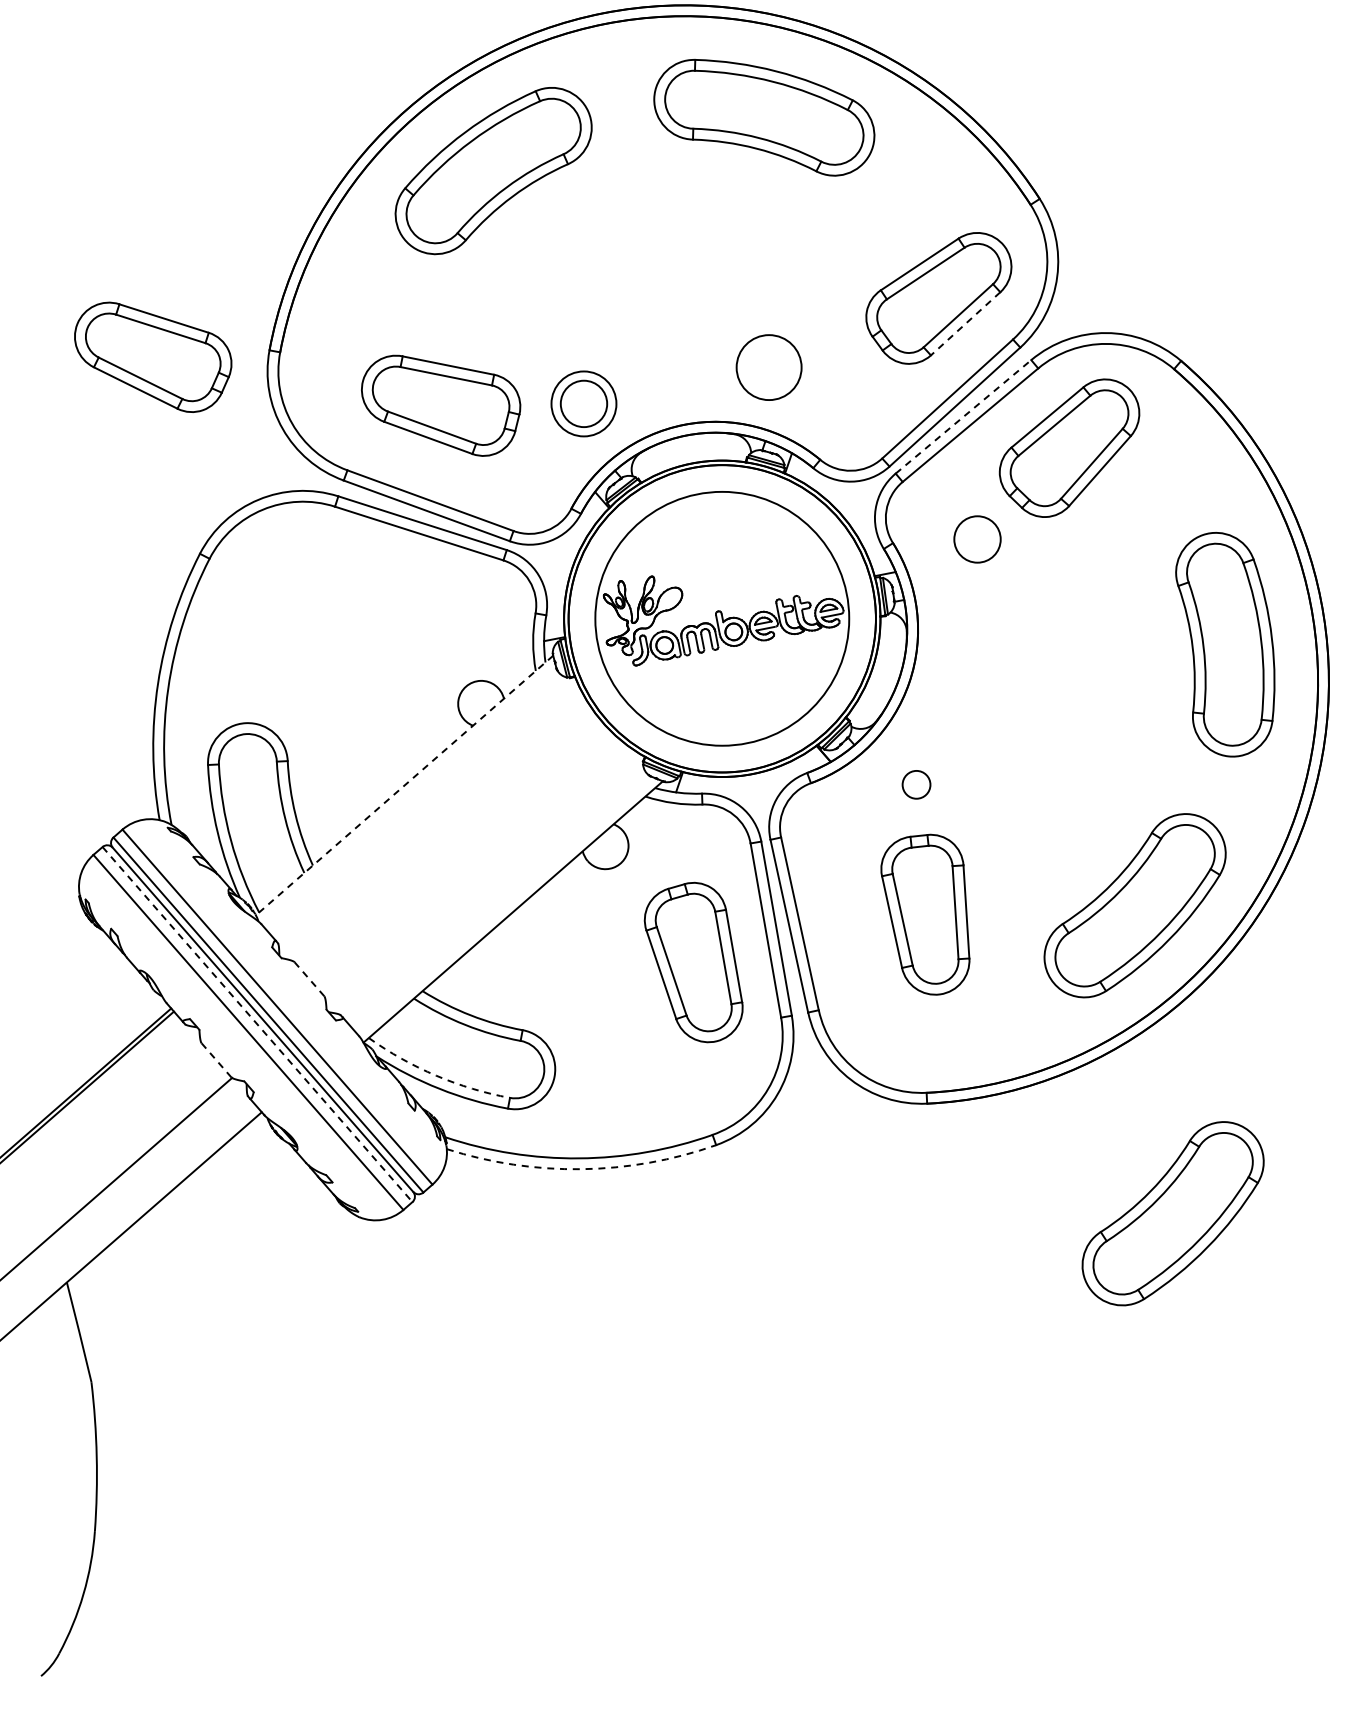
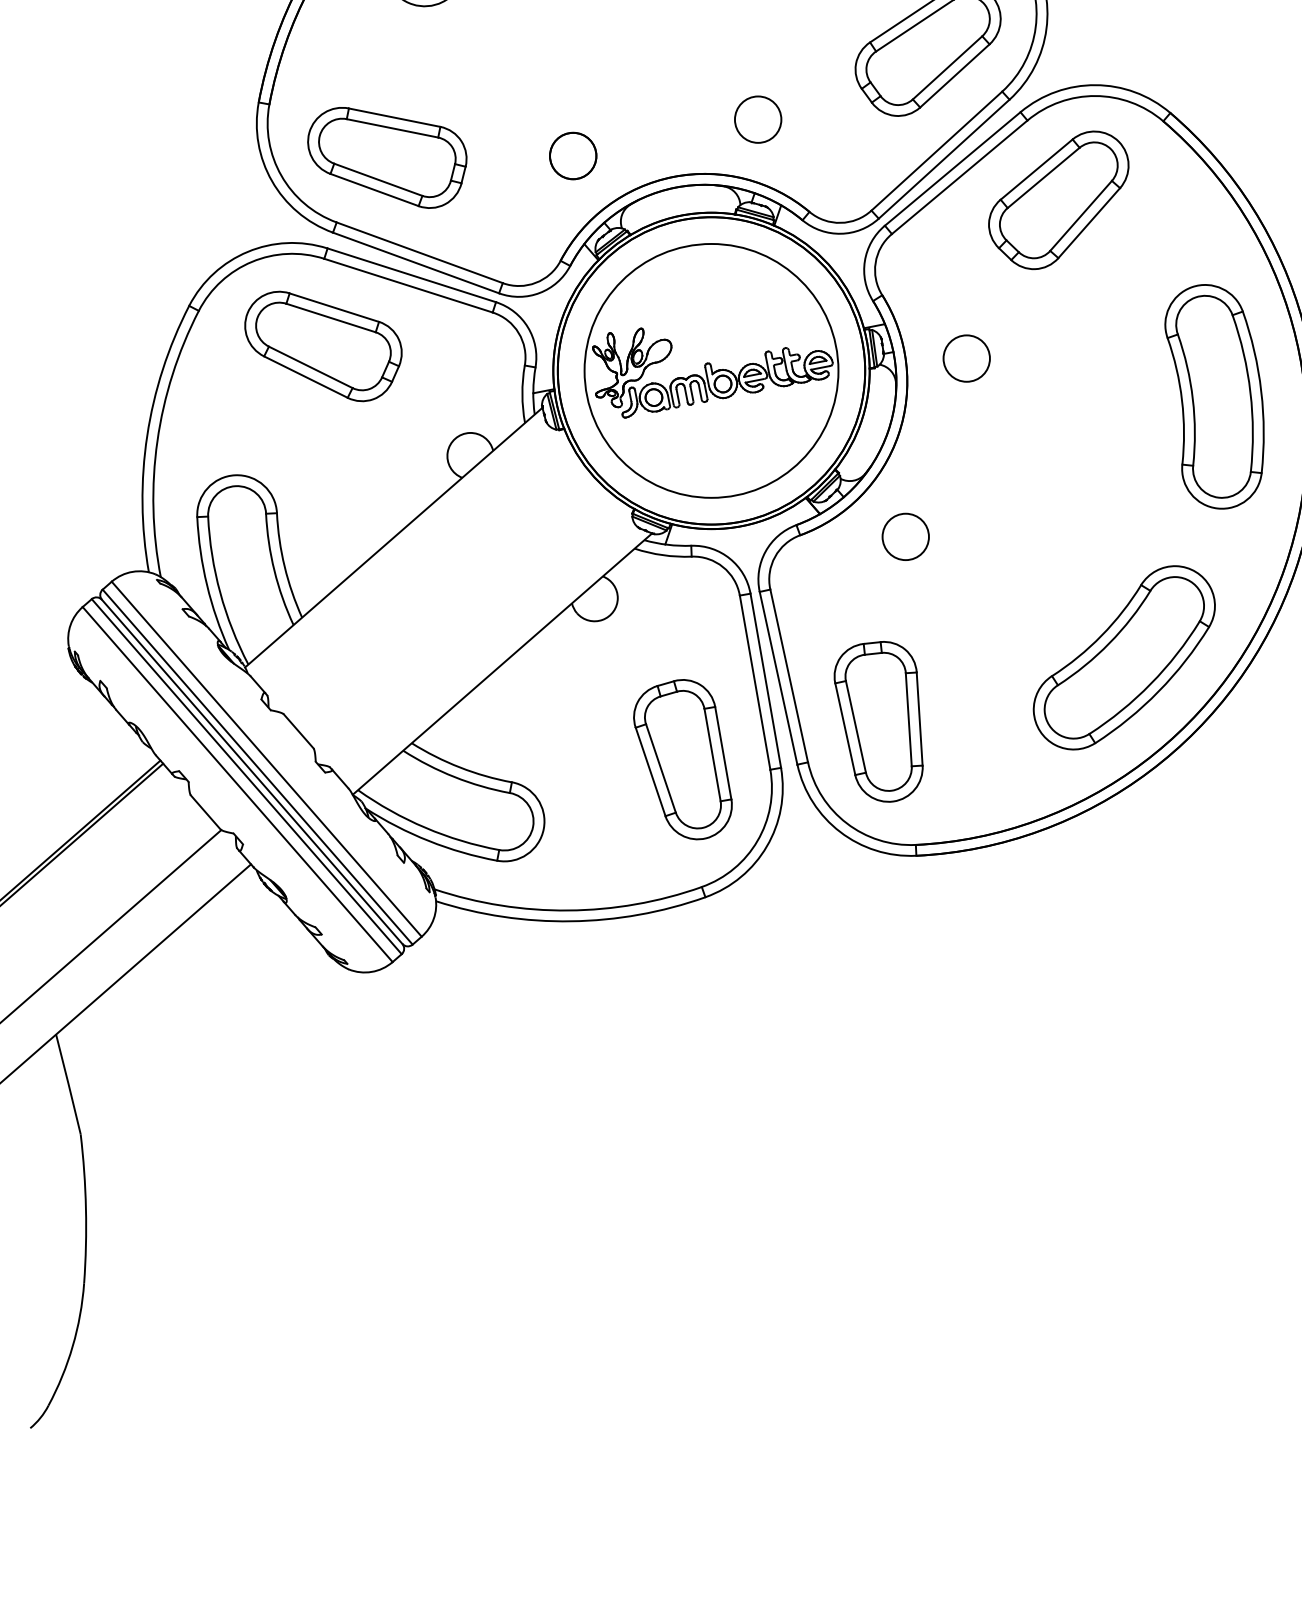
line: (965, 323) -> (954, 75), dashed -> solid
part: (153, 356) -> (323, 345), moved
circle: (768, 367) -> (757, 119), size x0.71
circle: (583, 403) -> (572, 155), size x0.71
part: (441, 405) -> (387, 157), moved
line: (963, 416) -> (952, 168), dashed -> solid
circle: (977, 539) -> (966, 358), moved
circle: (916, 784) -> (905, 536), size x1.67
line: (404, 785) -> (393, 537), dashed -> solid
part: (925, 914) -> (878, 721), moved
part: (693, 962) -> (682, 759), moved
line: (309, 979) -> (298, 731), dashed -> solid
line: (257, 1024) -> (246, 776), dashed -> solid
line: (216, 1060) -> (205, 812), dashed -> solid
arc: (436, 1075) -> (425, 827), dashed -> solid
arc: (581, 1169) -> (570, 921), dashed -> solid
part: (1172, 1213) -> (1161, 965), removed

